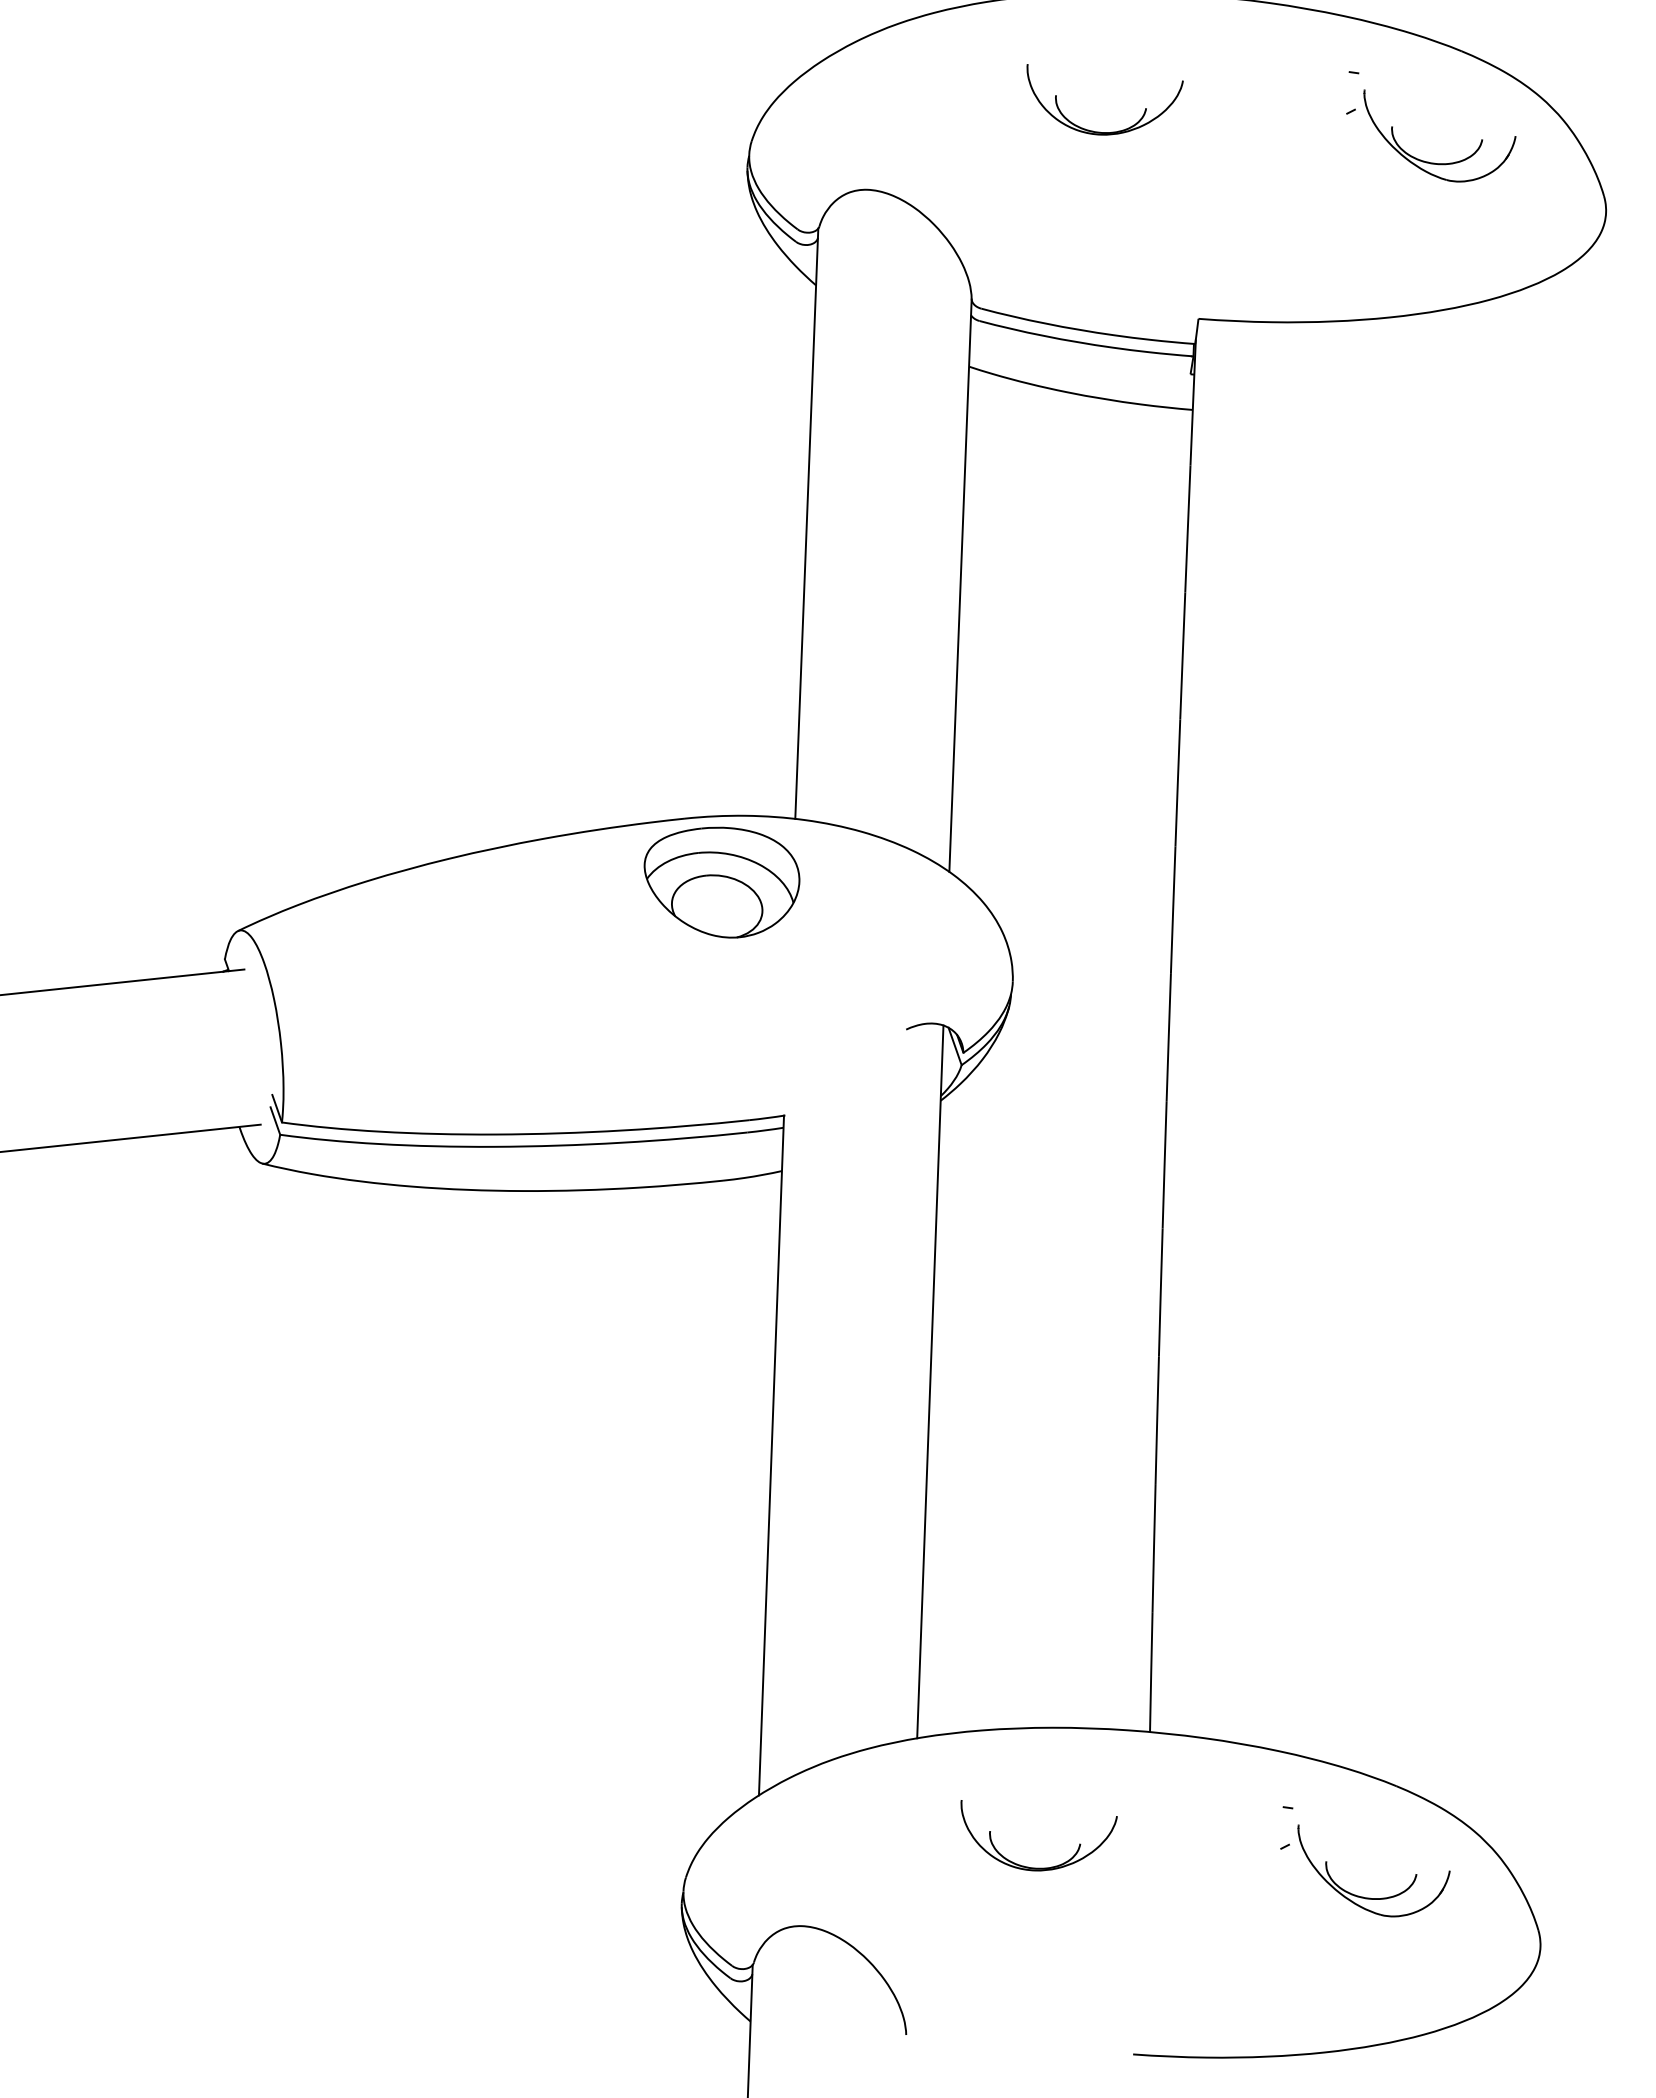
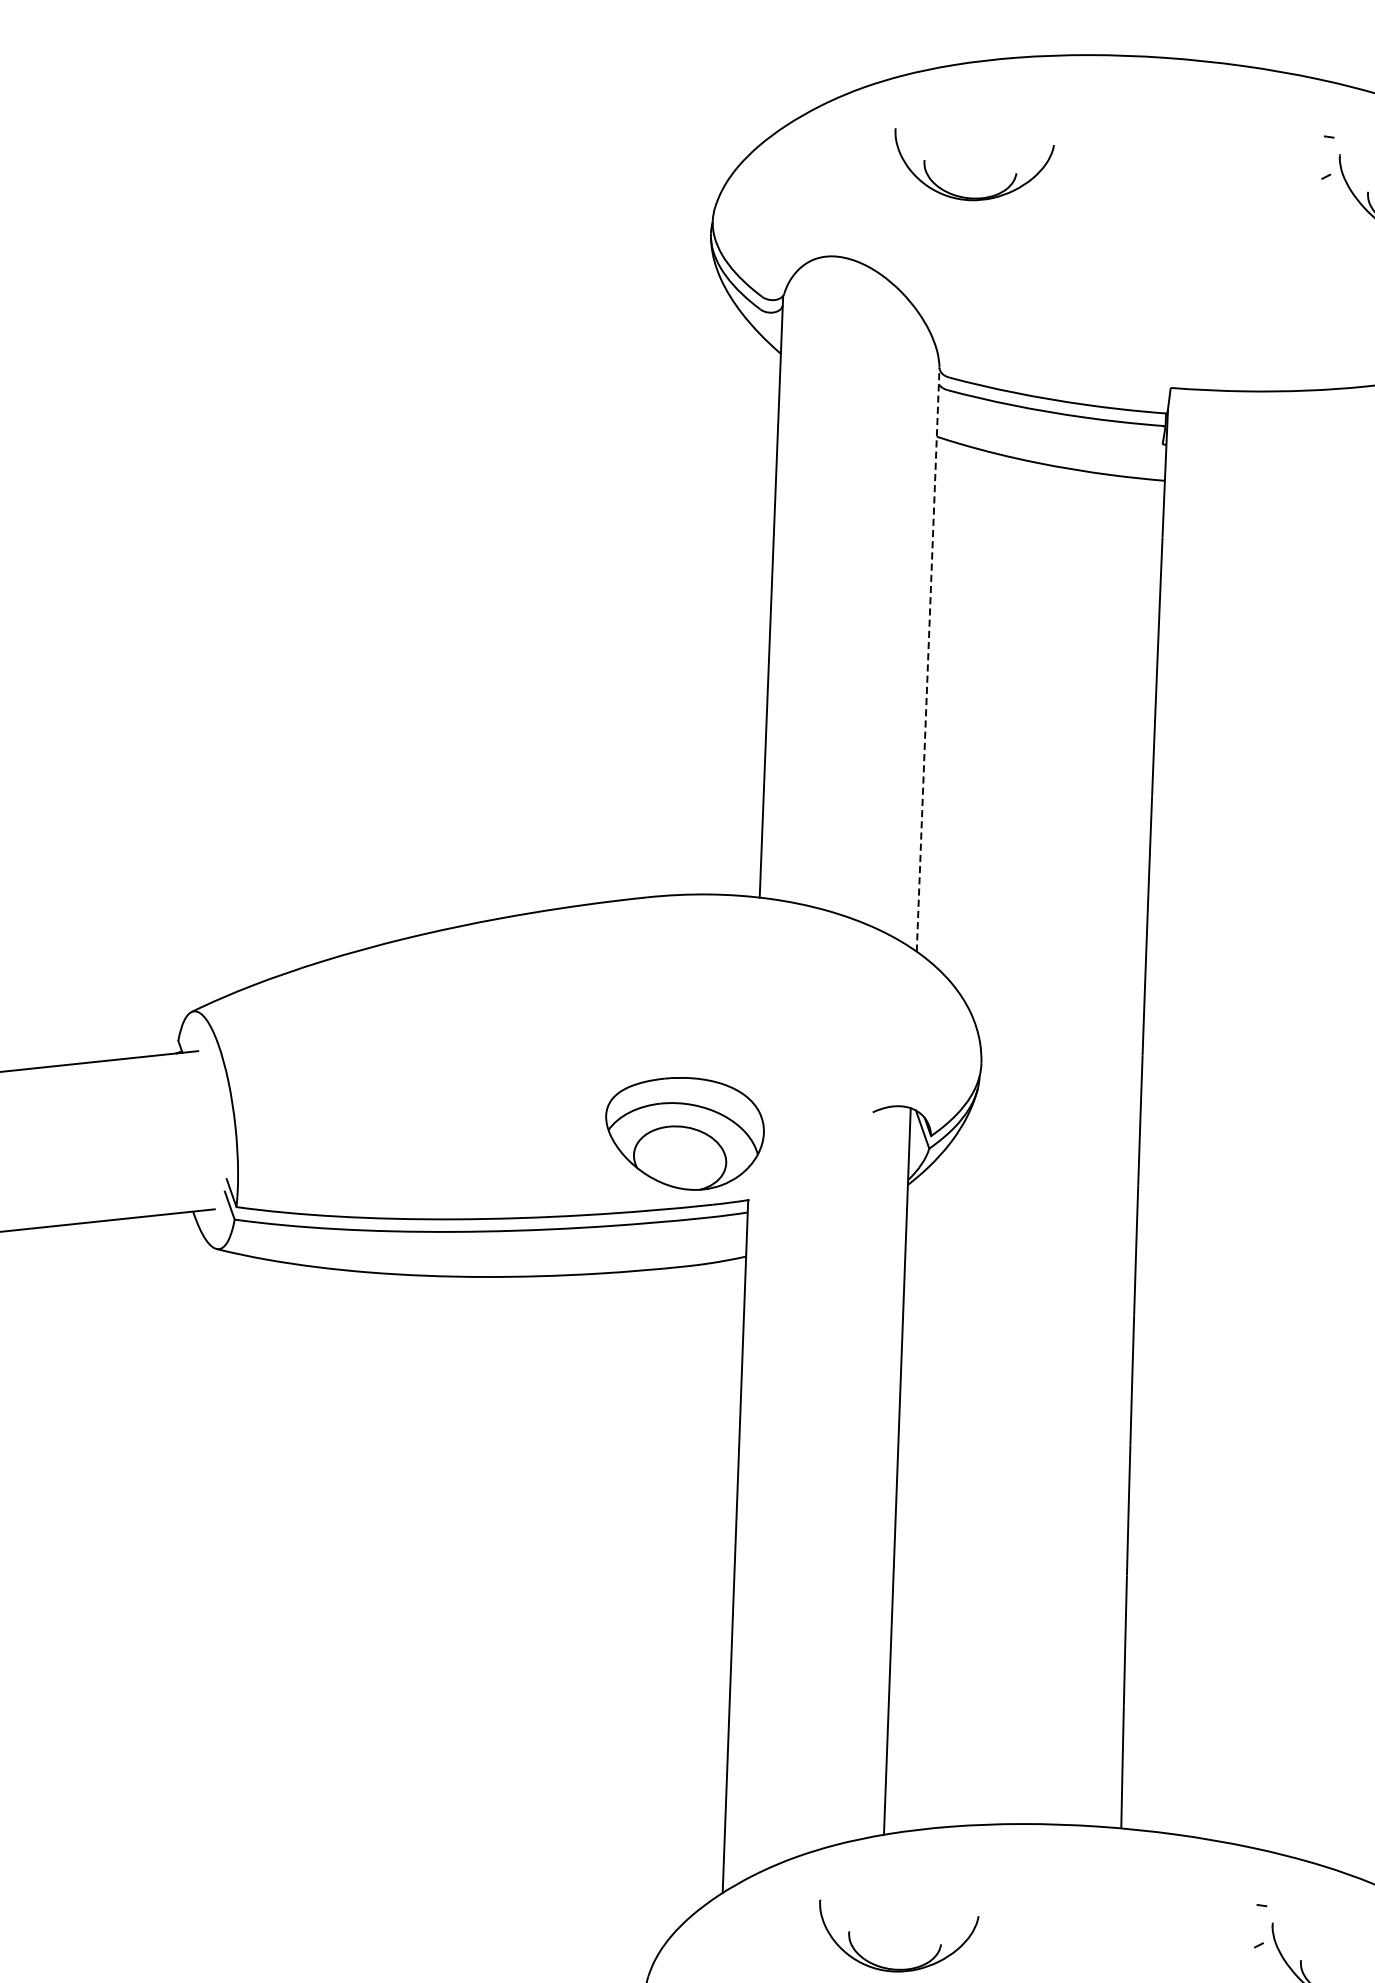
part: (1100, 131) -> (969, 196), moved
line: (960, 585) -> (928, 659), solid -> dashed
part: (721, 882) -> (684, 1133), moved
part: (1038, 1867) -> (898, 1968), moved

